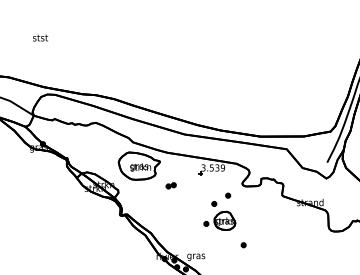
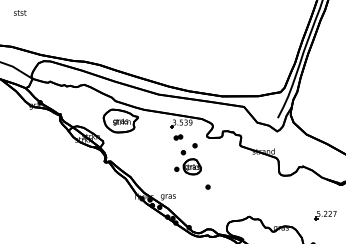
text: (40, 37) -> (20, 12), moved
part: (171, 185) -> (178, 137), moved

